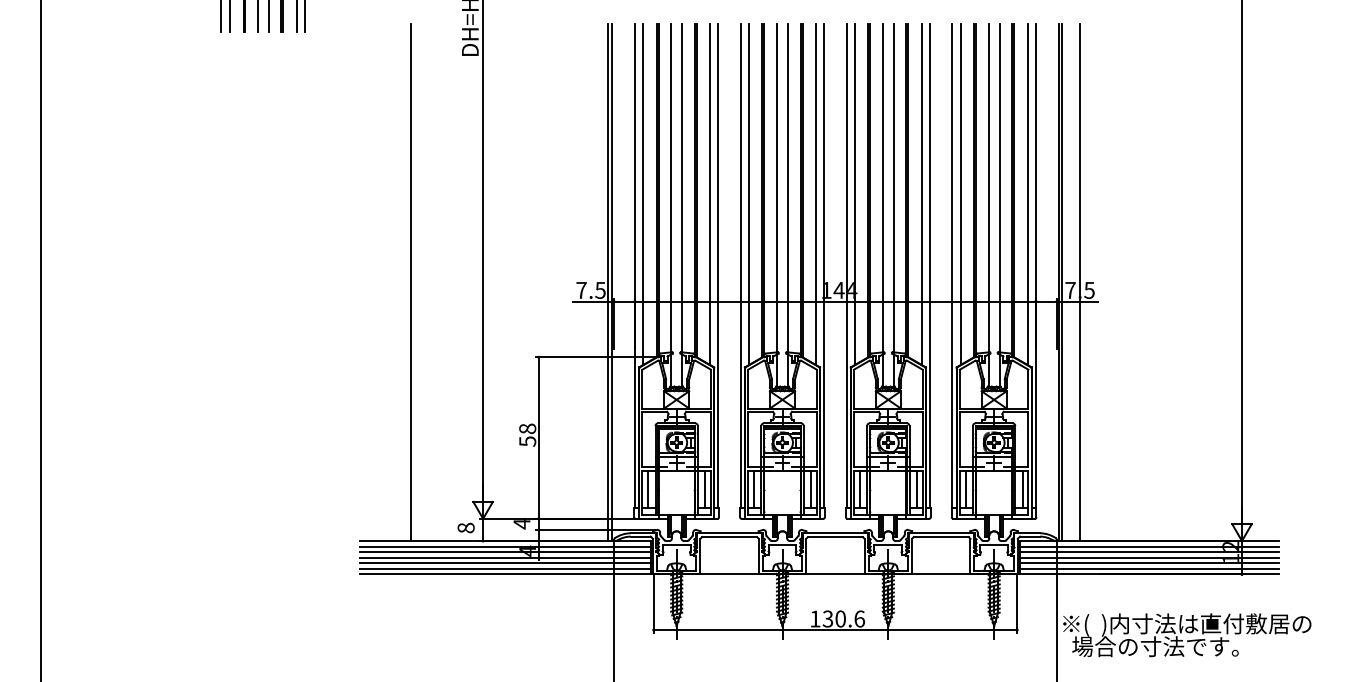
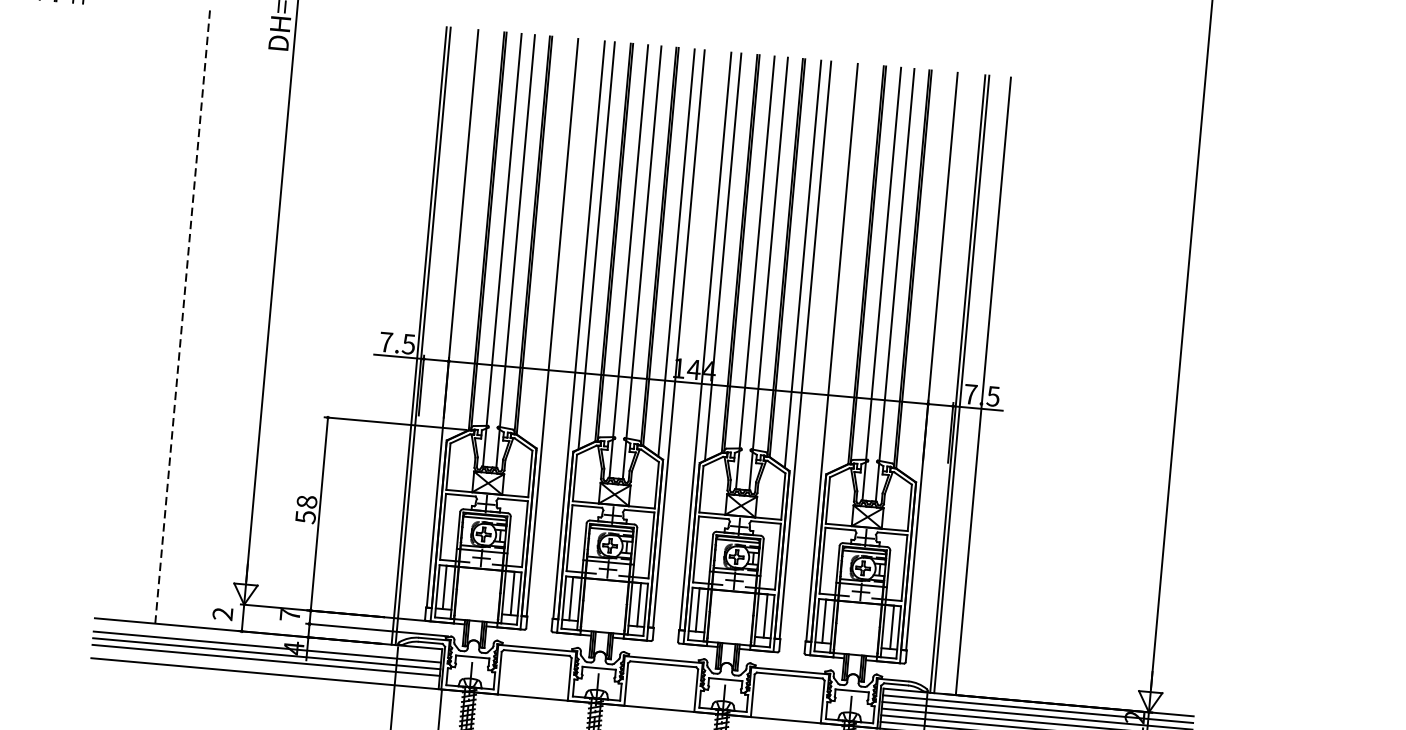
line: (643, 194) -> (470, 234), removed
line: (710, 194) -> (550, 241), removed
line: (960, 194) -> (849, 268), removed
line: (1027, 194) -> (929, 275), removed
line: (410, 282) -> (182, 314), solid -> dashed
text: (521, 524) -> (289, 615), 4 -> 7
text: (465, 527) -> (222, 613), 8 -> 2
line: (505, 546) -> (267, 640), removed
line: (505, 568) -> (265, 666), removed

